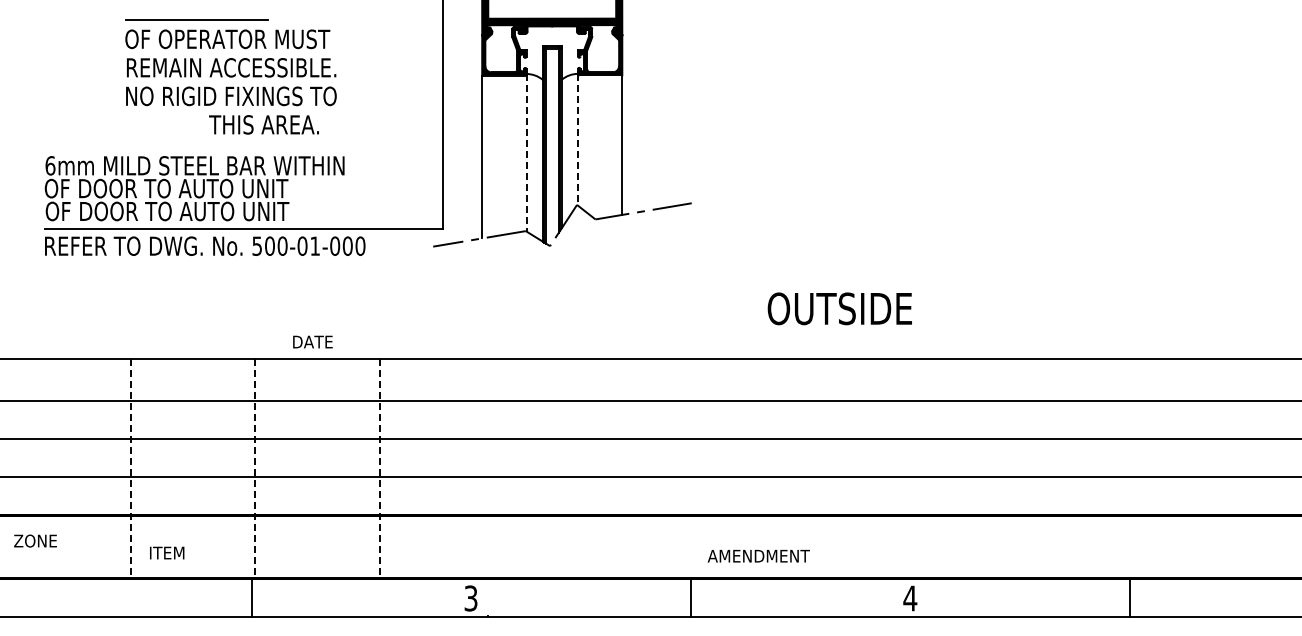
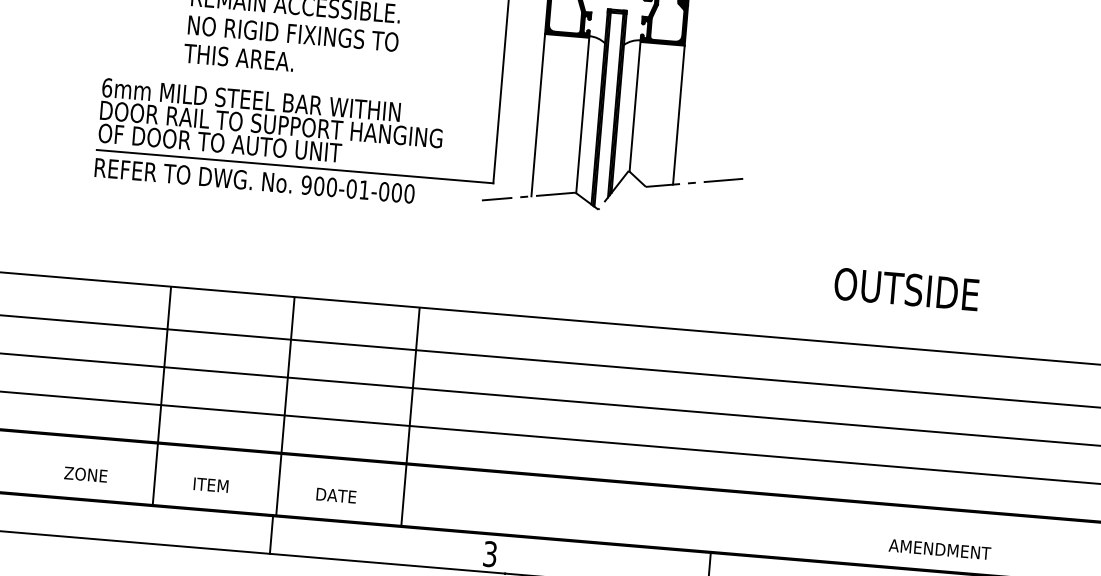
text: (263, 124) -> (238, 57), moved
line: (577, 139) -> (634, 105), dashed -> solid
line: (526, 152) -> (582, 114), dashed -> solid
text: (216, 188) -> (270, 124), OF DOOR TO AUTO UNIT -> DOOR RAIL TO SUPPORT HANGING
text: (257, 245) -> (306, 184), 500-01-000 -> 900-01-000
text: (839, 308) -> (906, 289), moved
text: (312, 341) -> (336, 495), moved
line: (130, 468) -> (161, 396), dashed -> solid
line: (254, 468) -> (285, 406), dashed -> solid
line: (380, 468) -> (410, 417), dashed -> solid
text: (35, 540) -> (85, 474), moved
text: (167, 552) -> (211, 484), moved
text: (758, 556) -> (939, 549), moved

